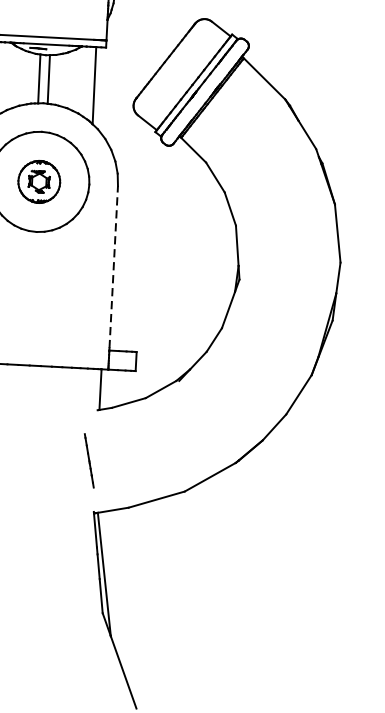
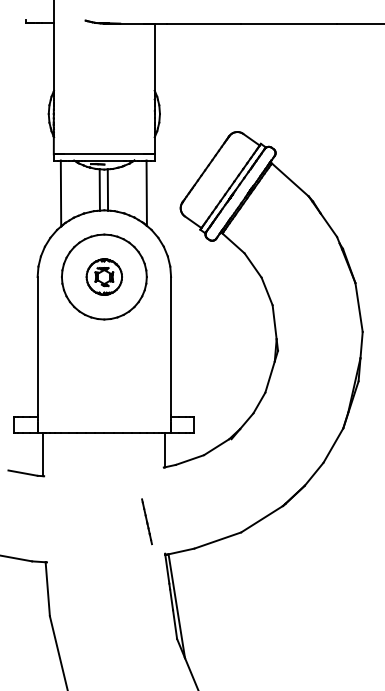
line: (114, 266) -> (171, 345), dashed -> solid
line: (88, 460) -> (146, 521), moved

